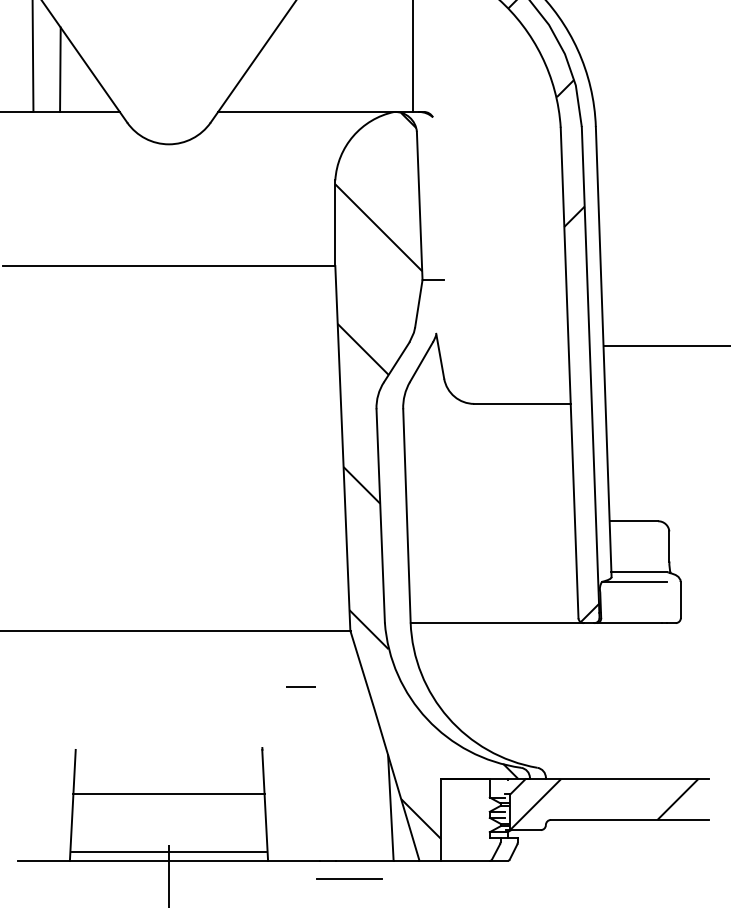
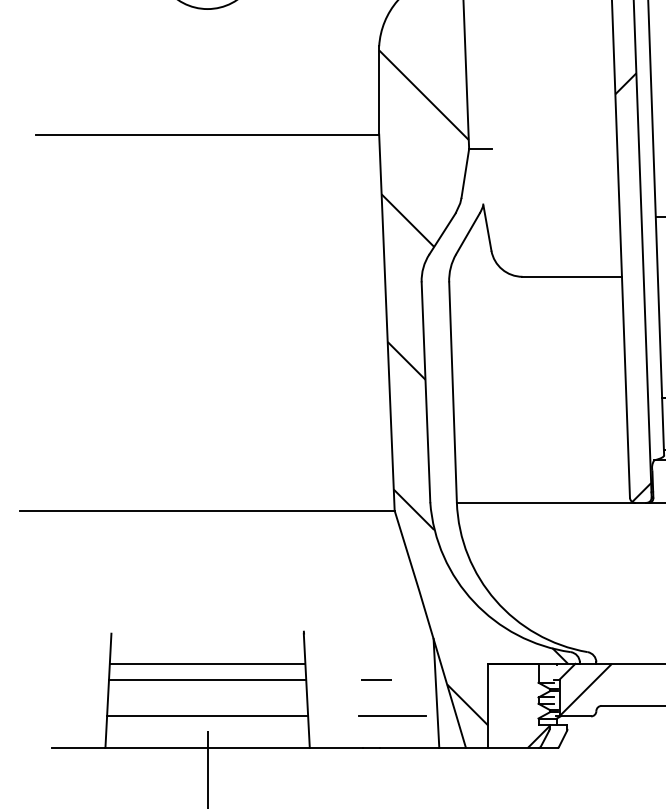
line: (300, 686) -> (376, 678), moved
line: (168, 779) -> (207, 664), added
hatch: (489, 849) -> (538, 736), added
line: (168, 852) -> (207, 716), moved
line: (349, 878) -> (392, 715), moved

